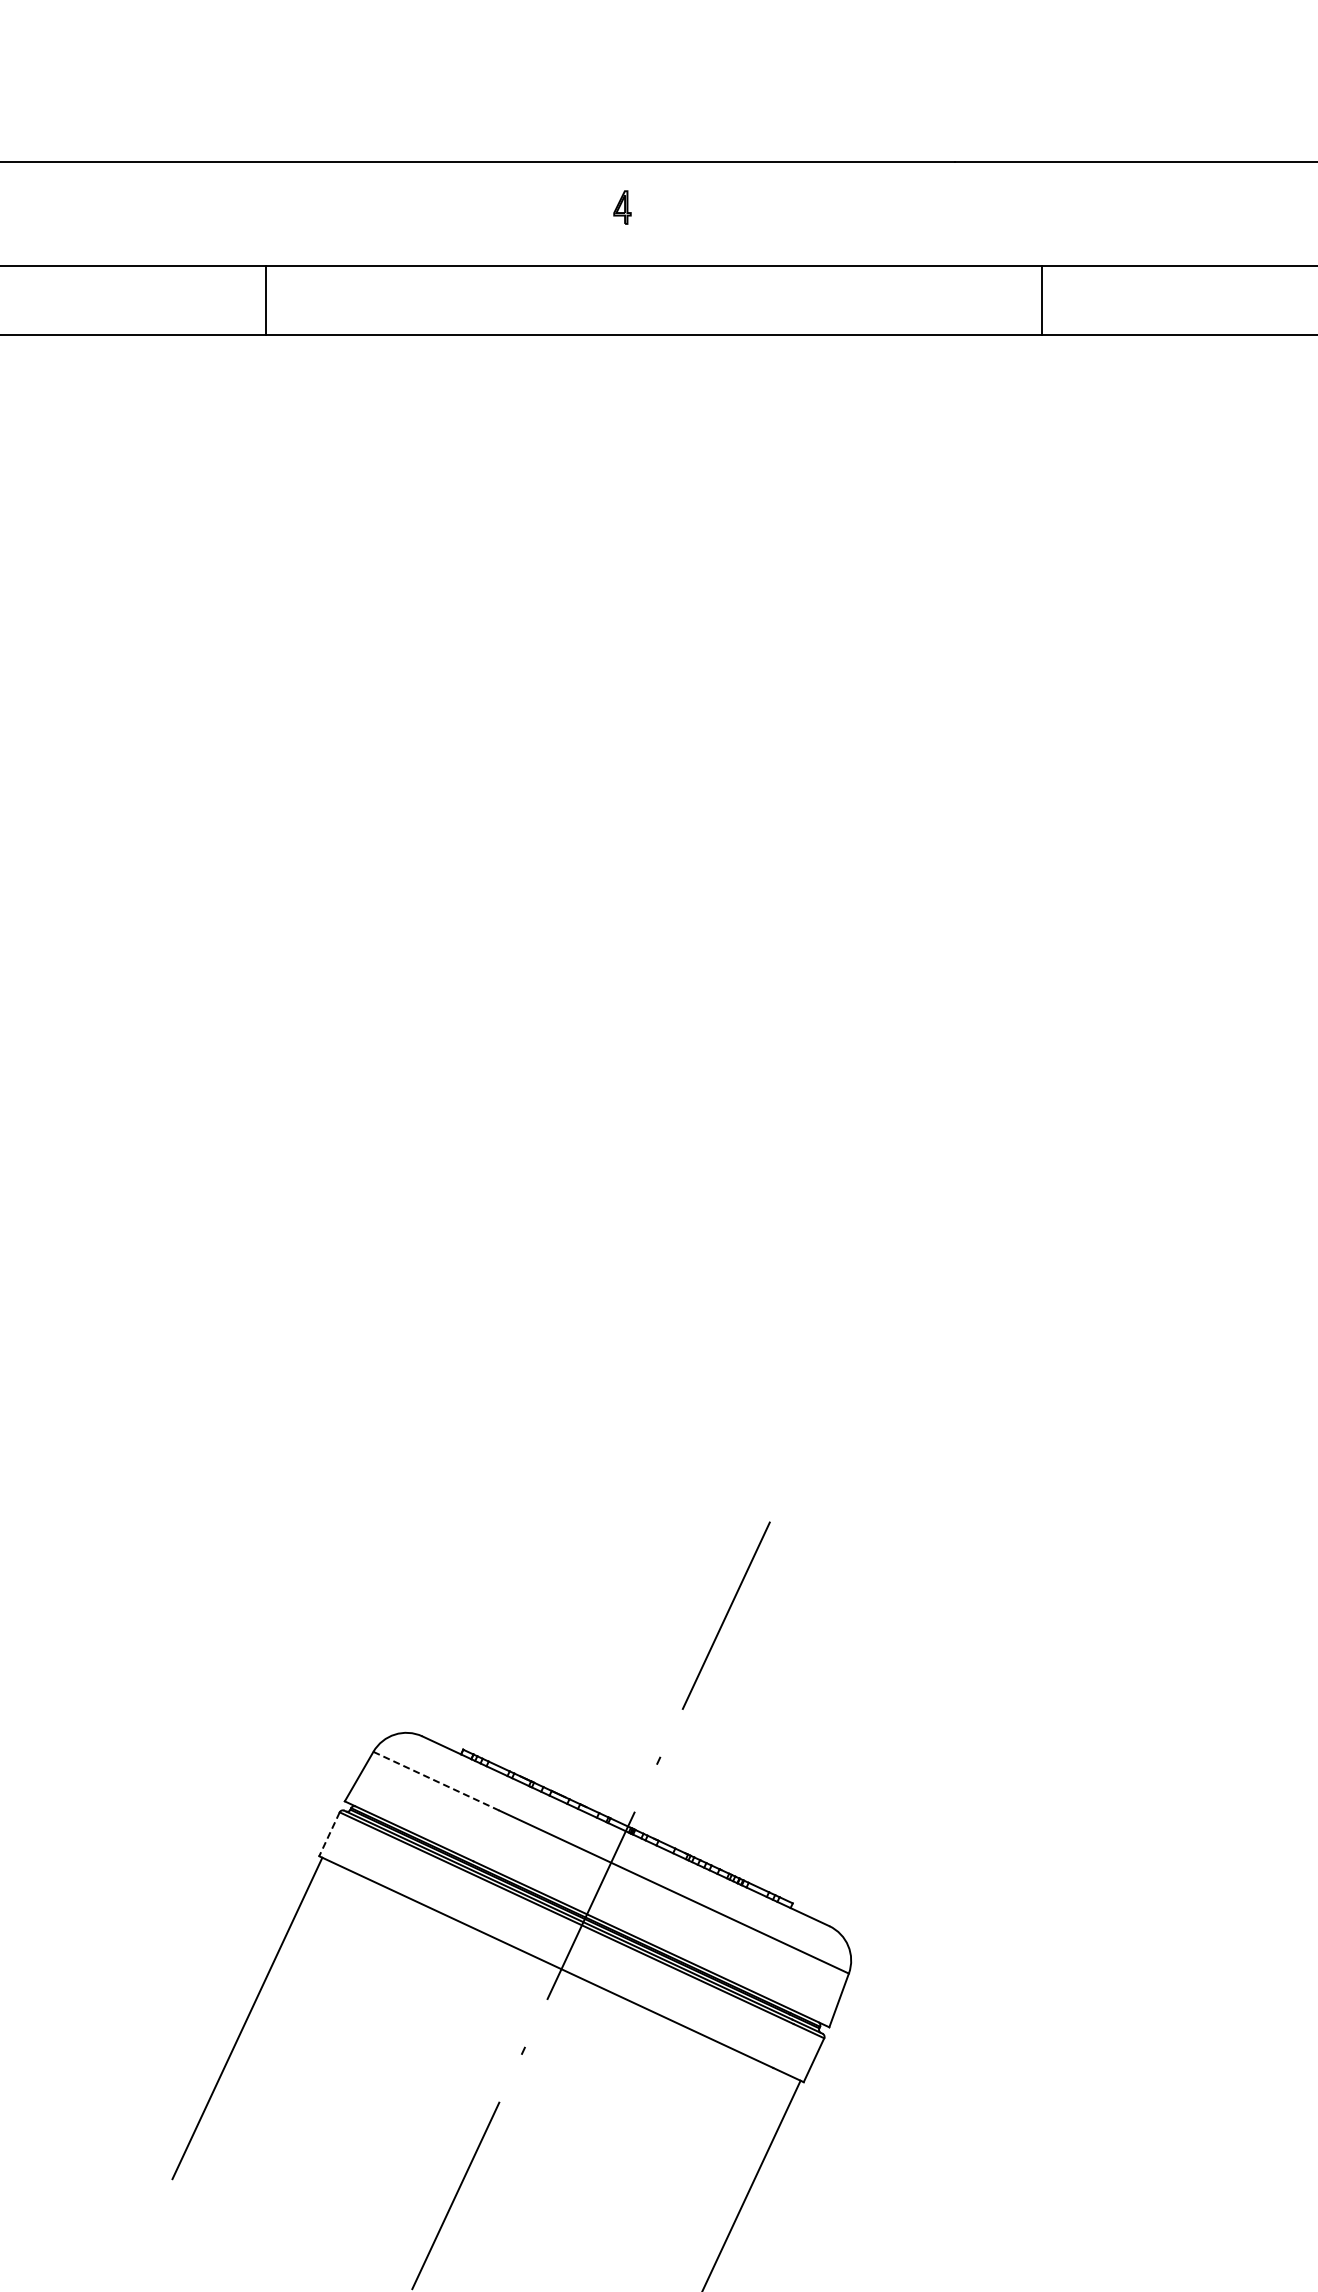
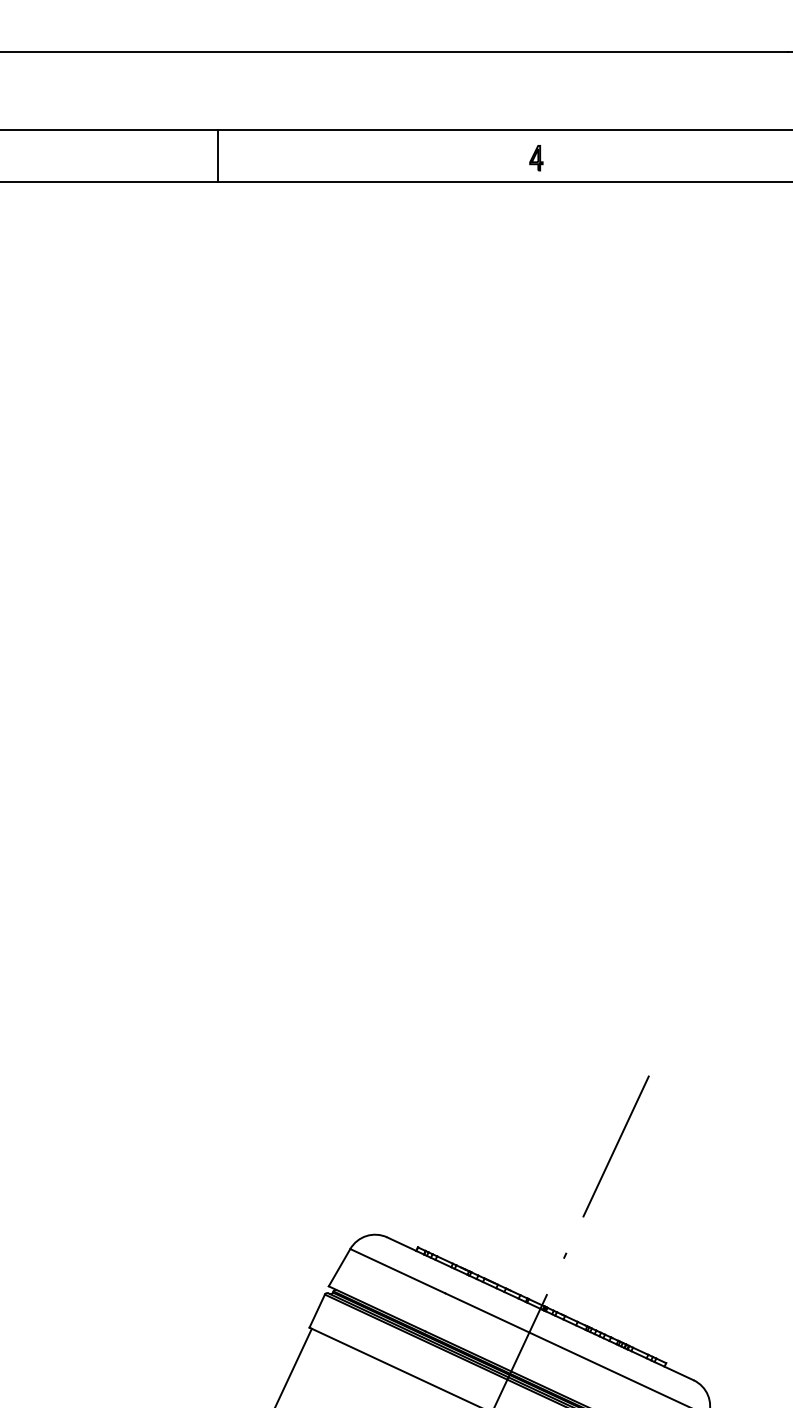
part: (622, 207) -> (536, 158), moved
line: (266, 300) -> (218, 155), moved
line: (436, 1781) -> (397, 1271), dashed -> solid
line: (329, 1834) -> (317, 1311), dashed -> solid

